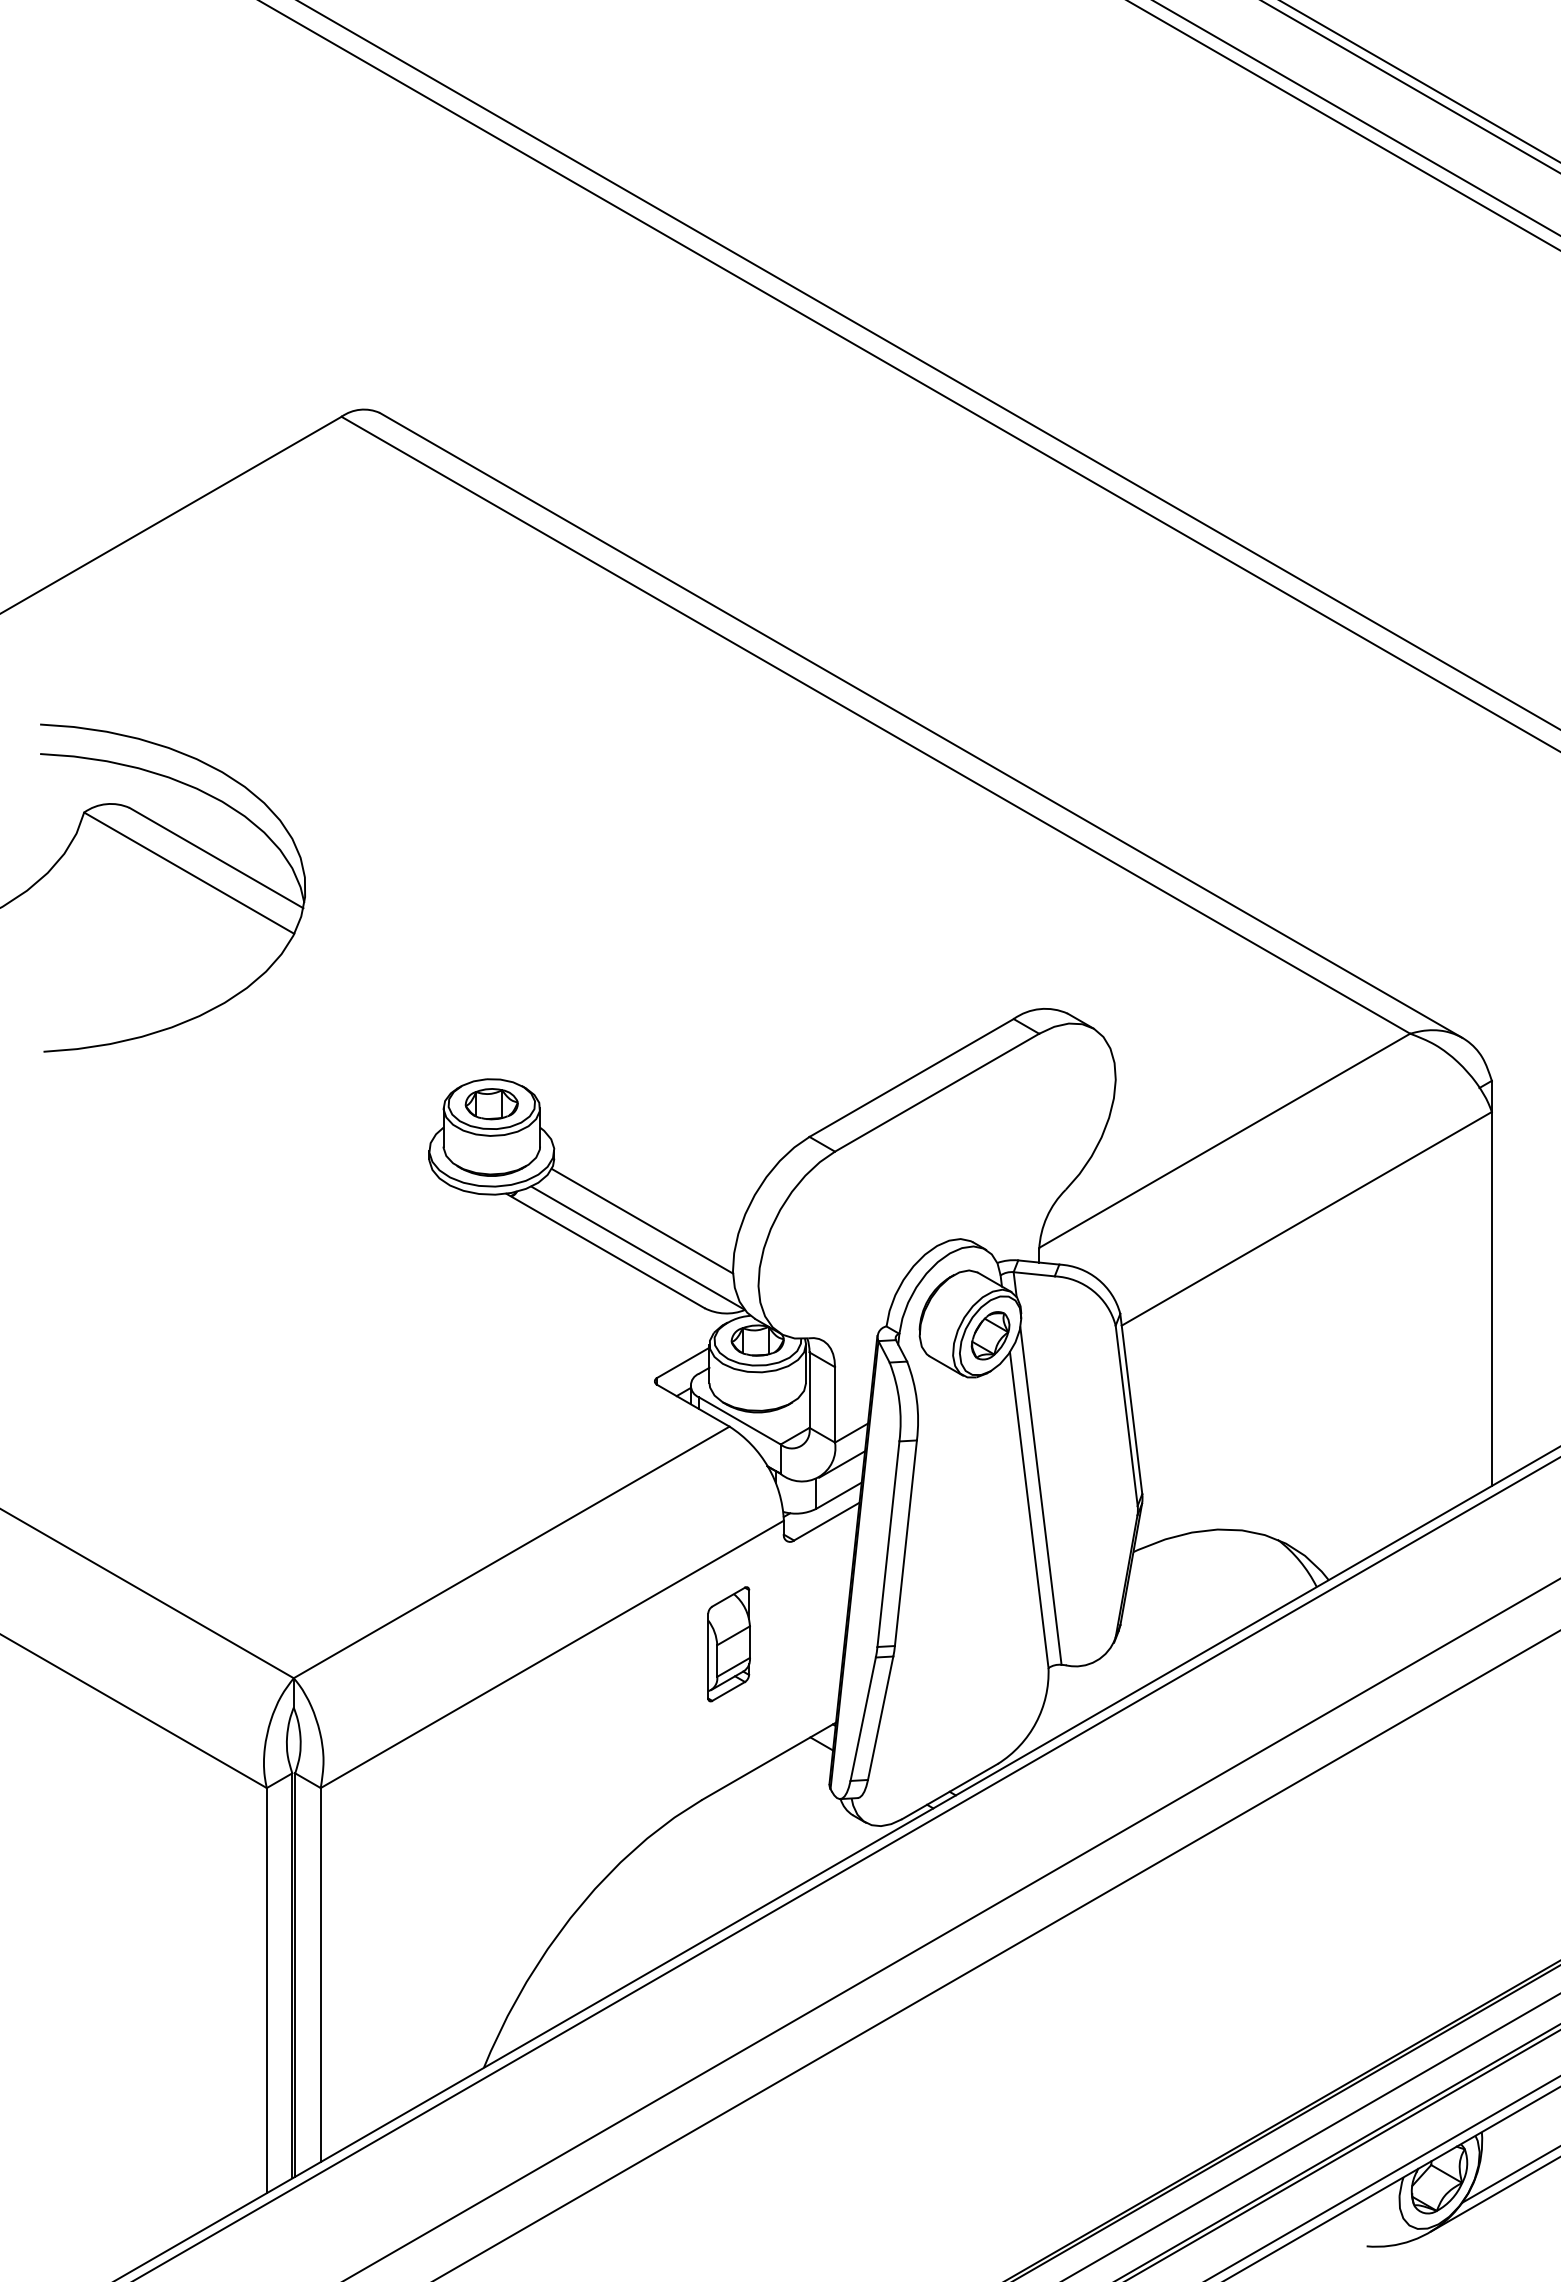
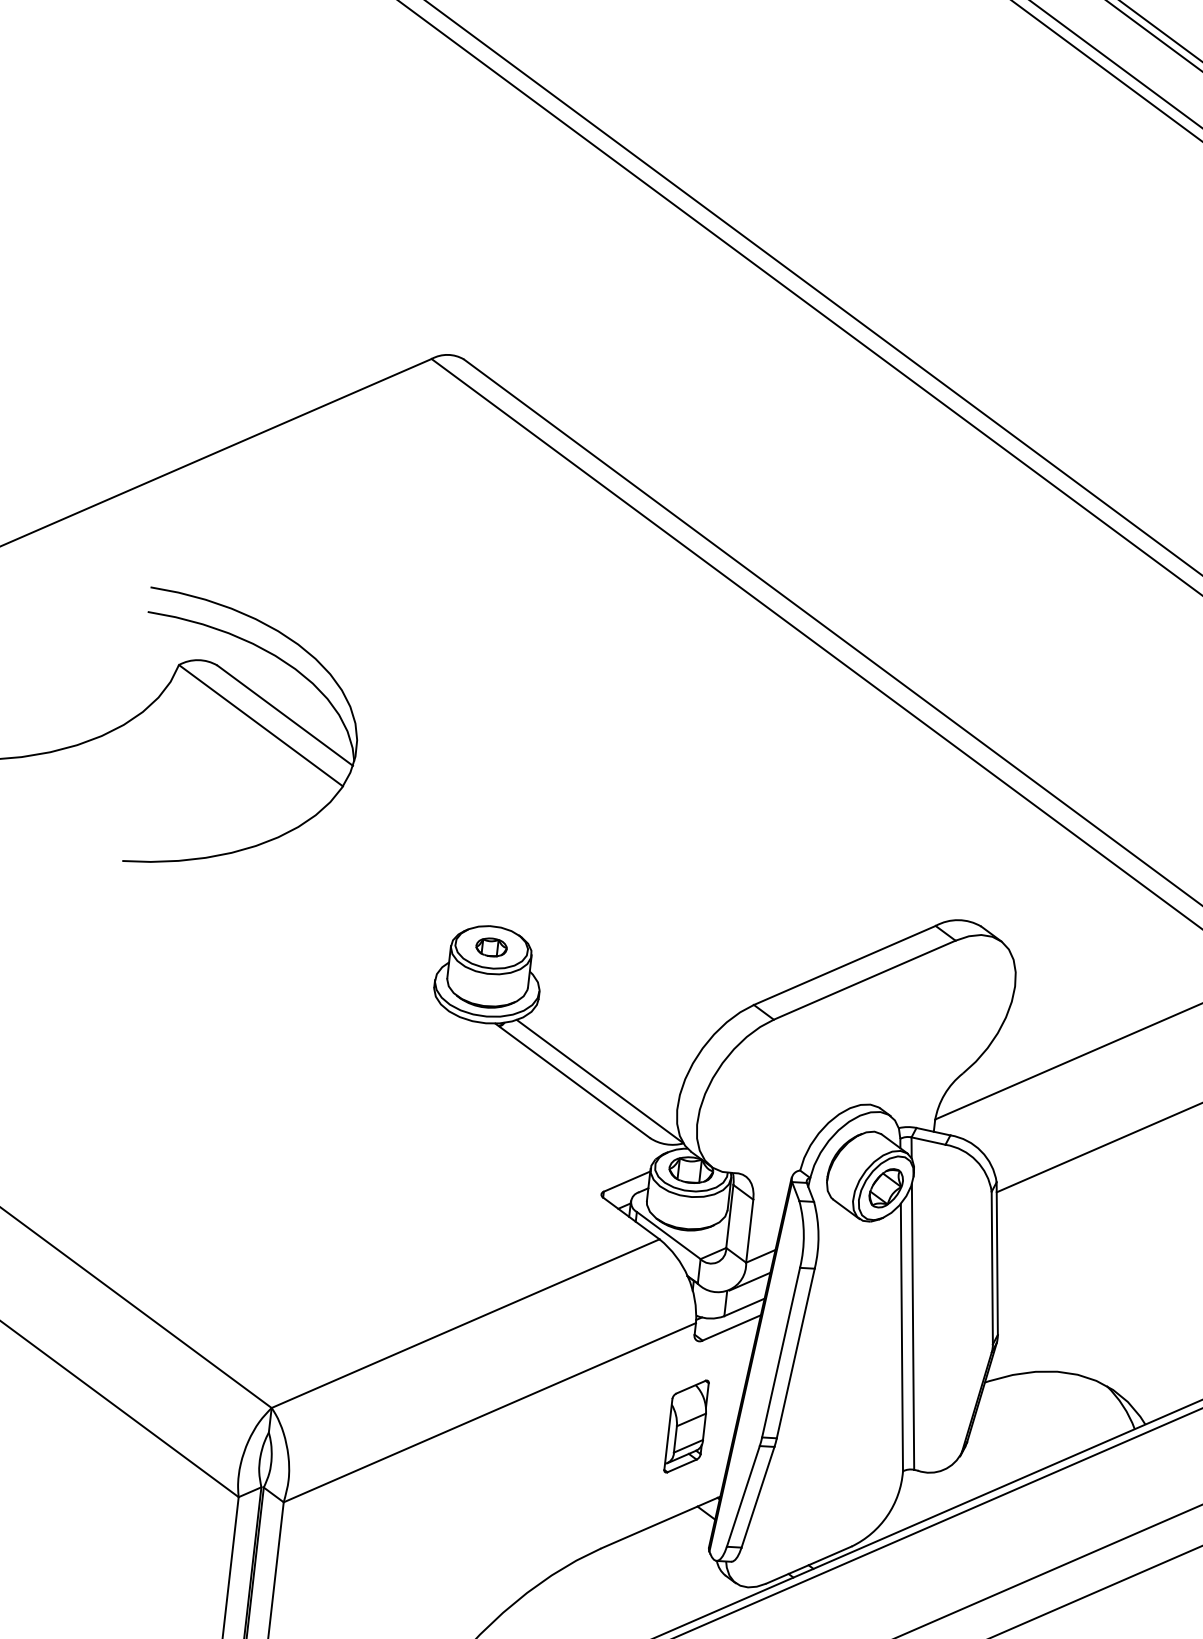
part: (491, 1104) -> (491, 947), size x0.7
line: (642, 1220) -> (606, 1058), removed
part: (728, 1644) -> (686, 1426), moved

